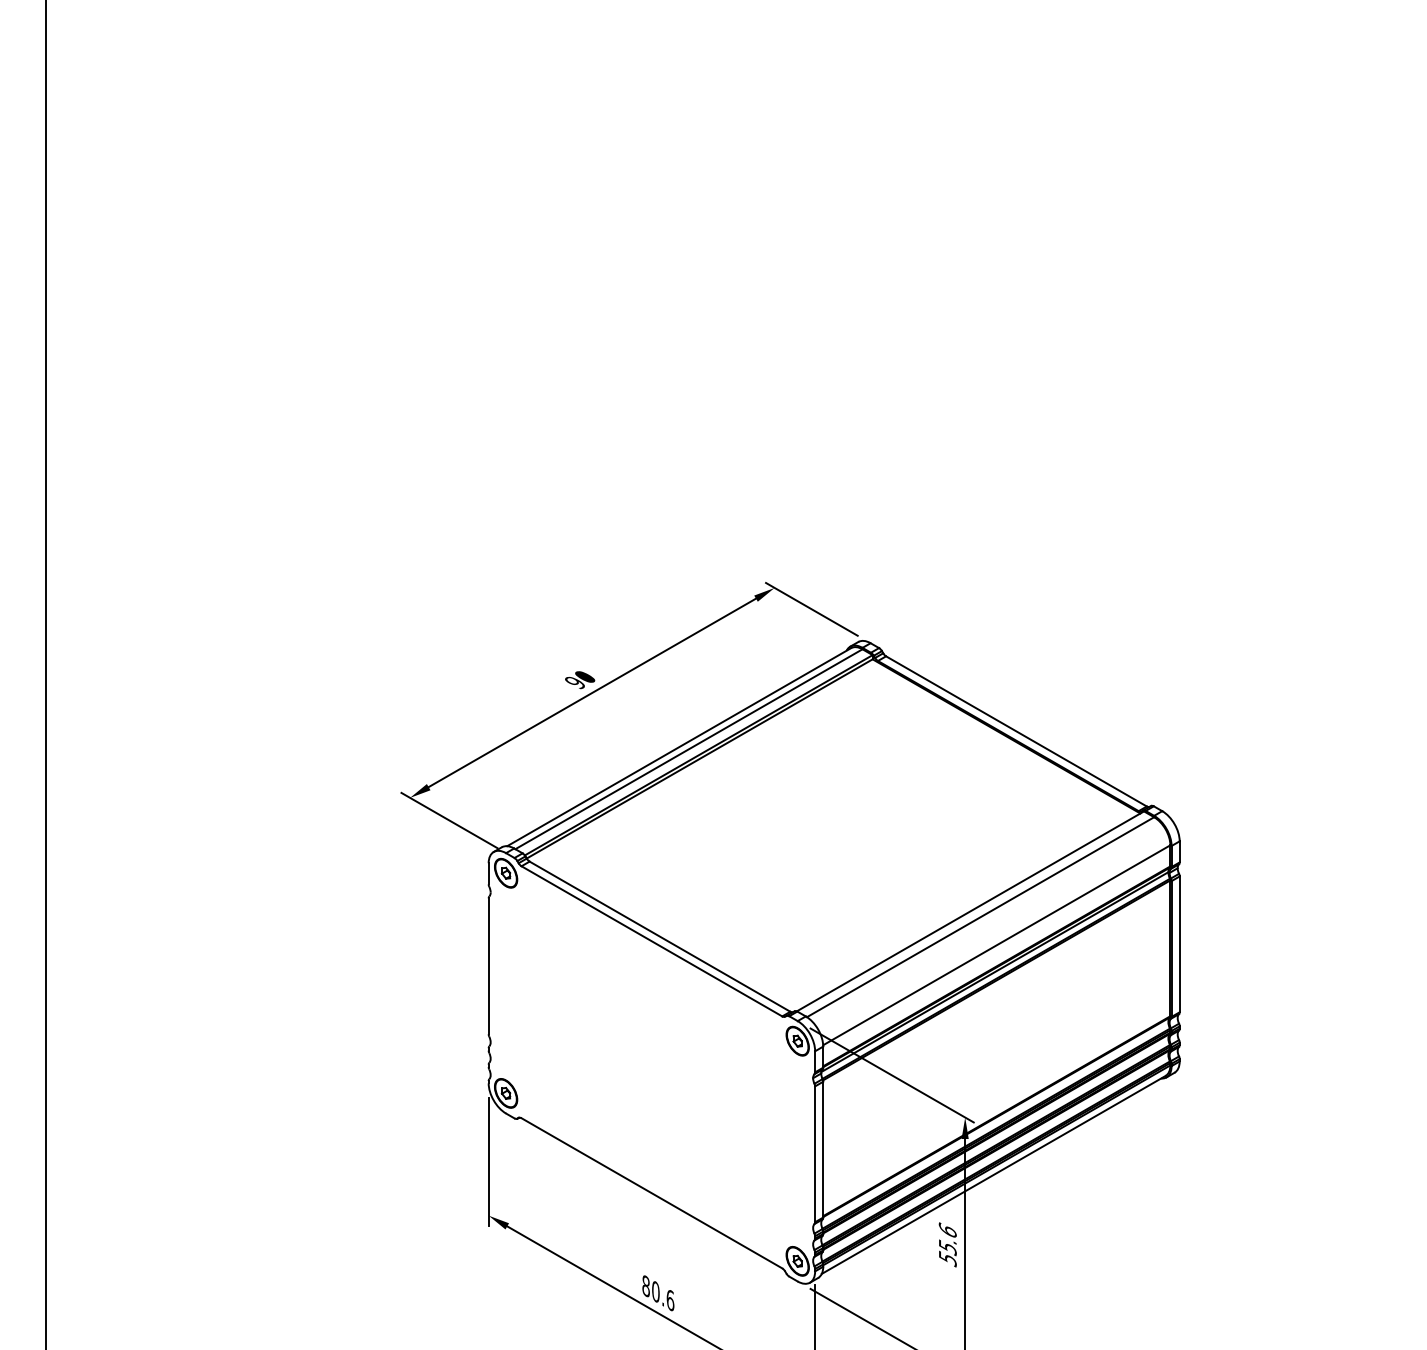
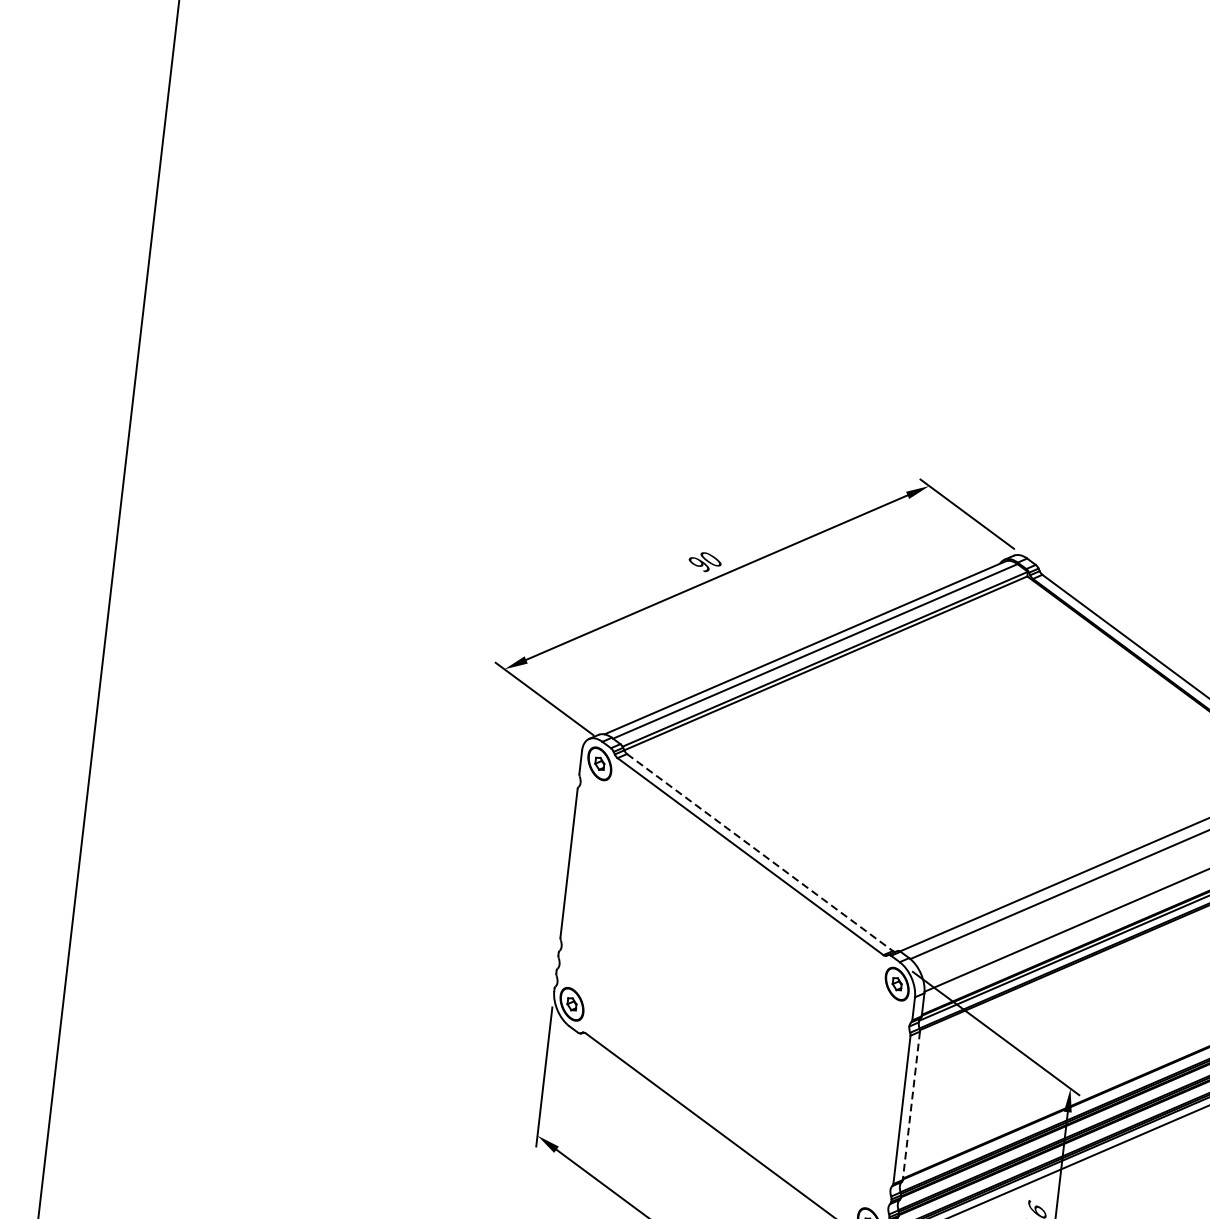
line: (660, 936) -> (760, 852), solid -> dashed
line: (823, 1149) -> (911, 1105), solid -> dashed

